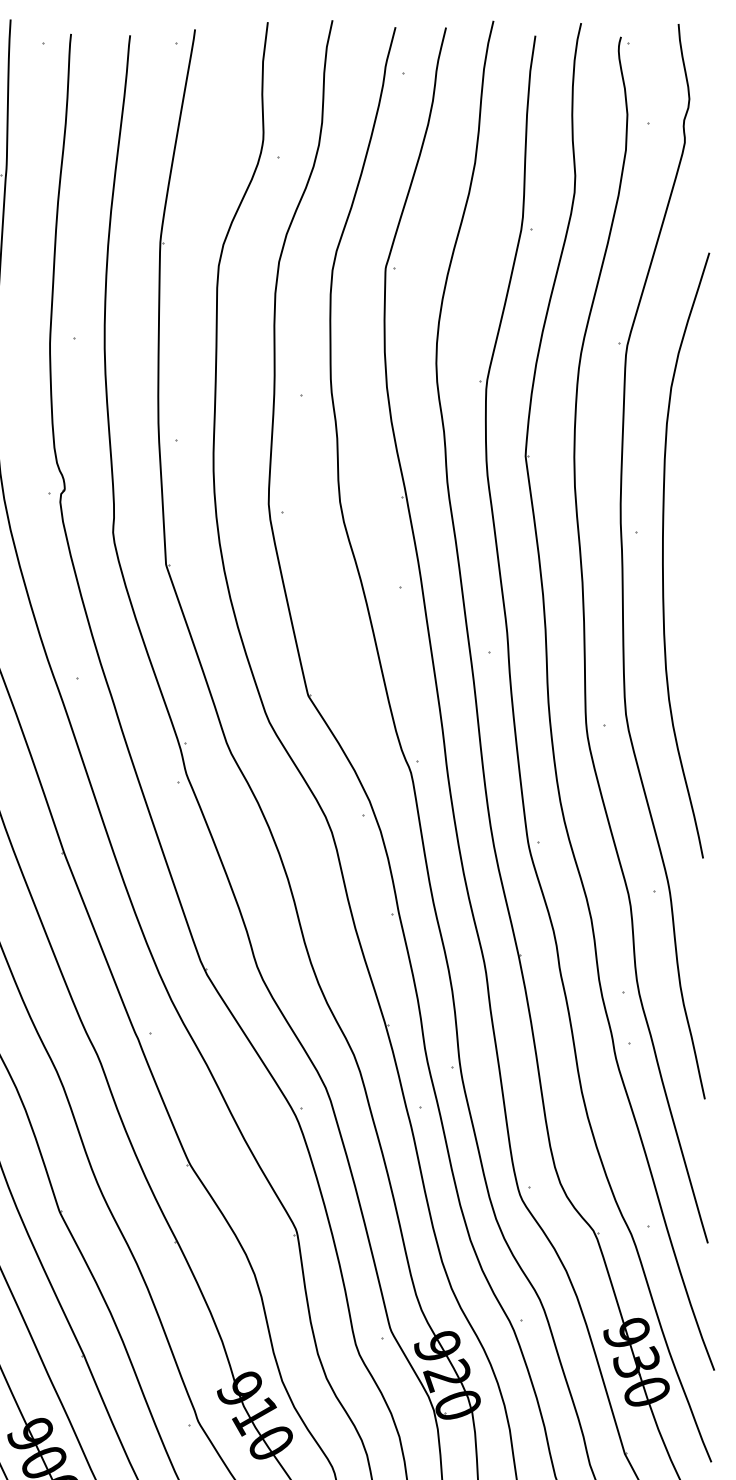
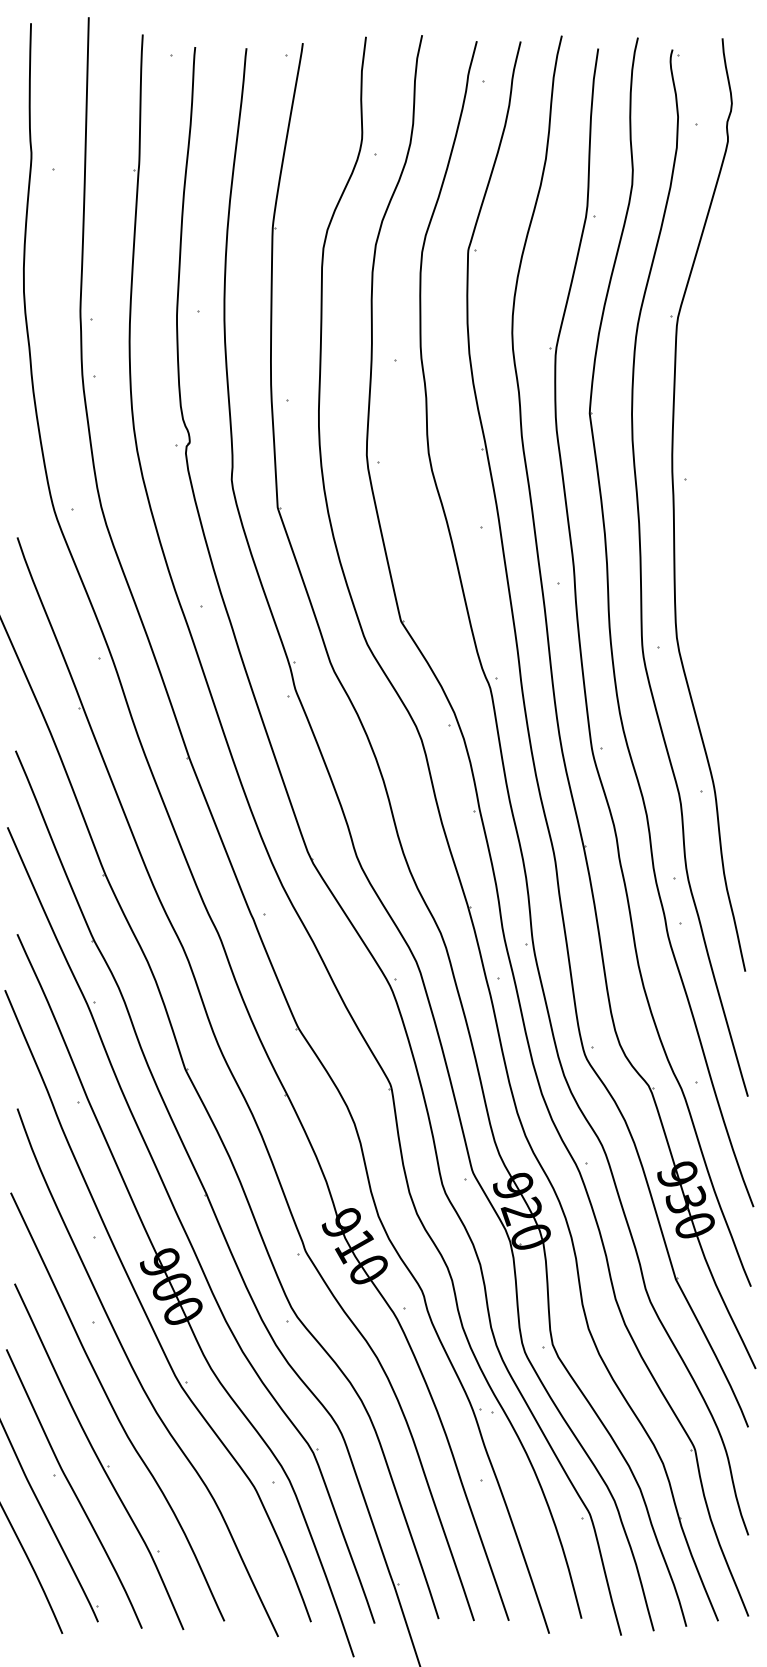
curve: (663, 555) -> (709, 499), removed

